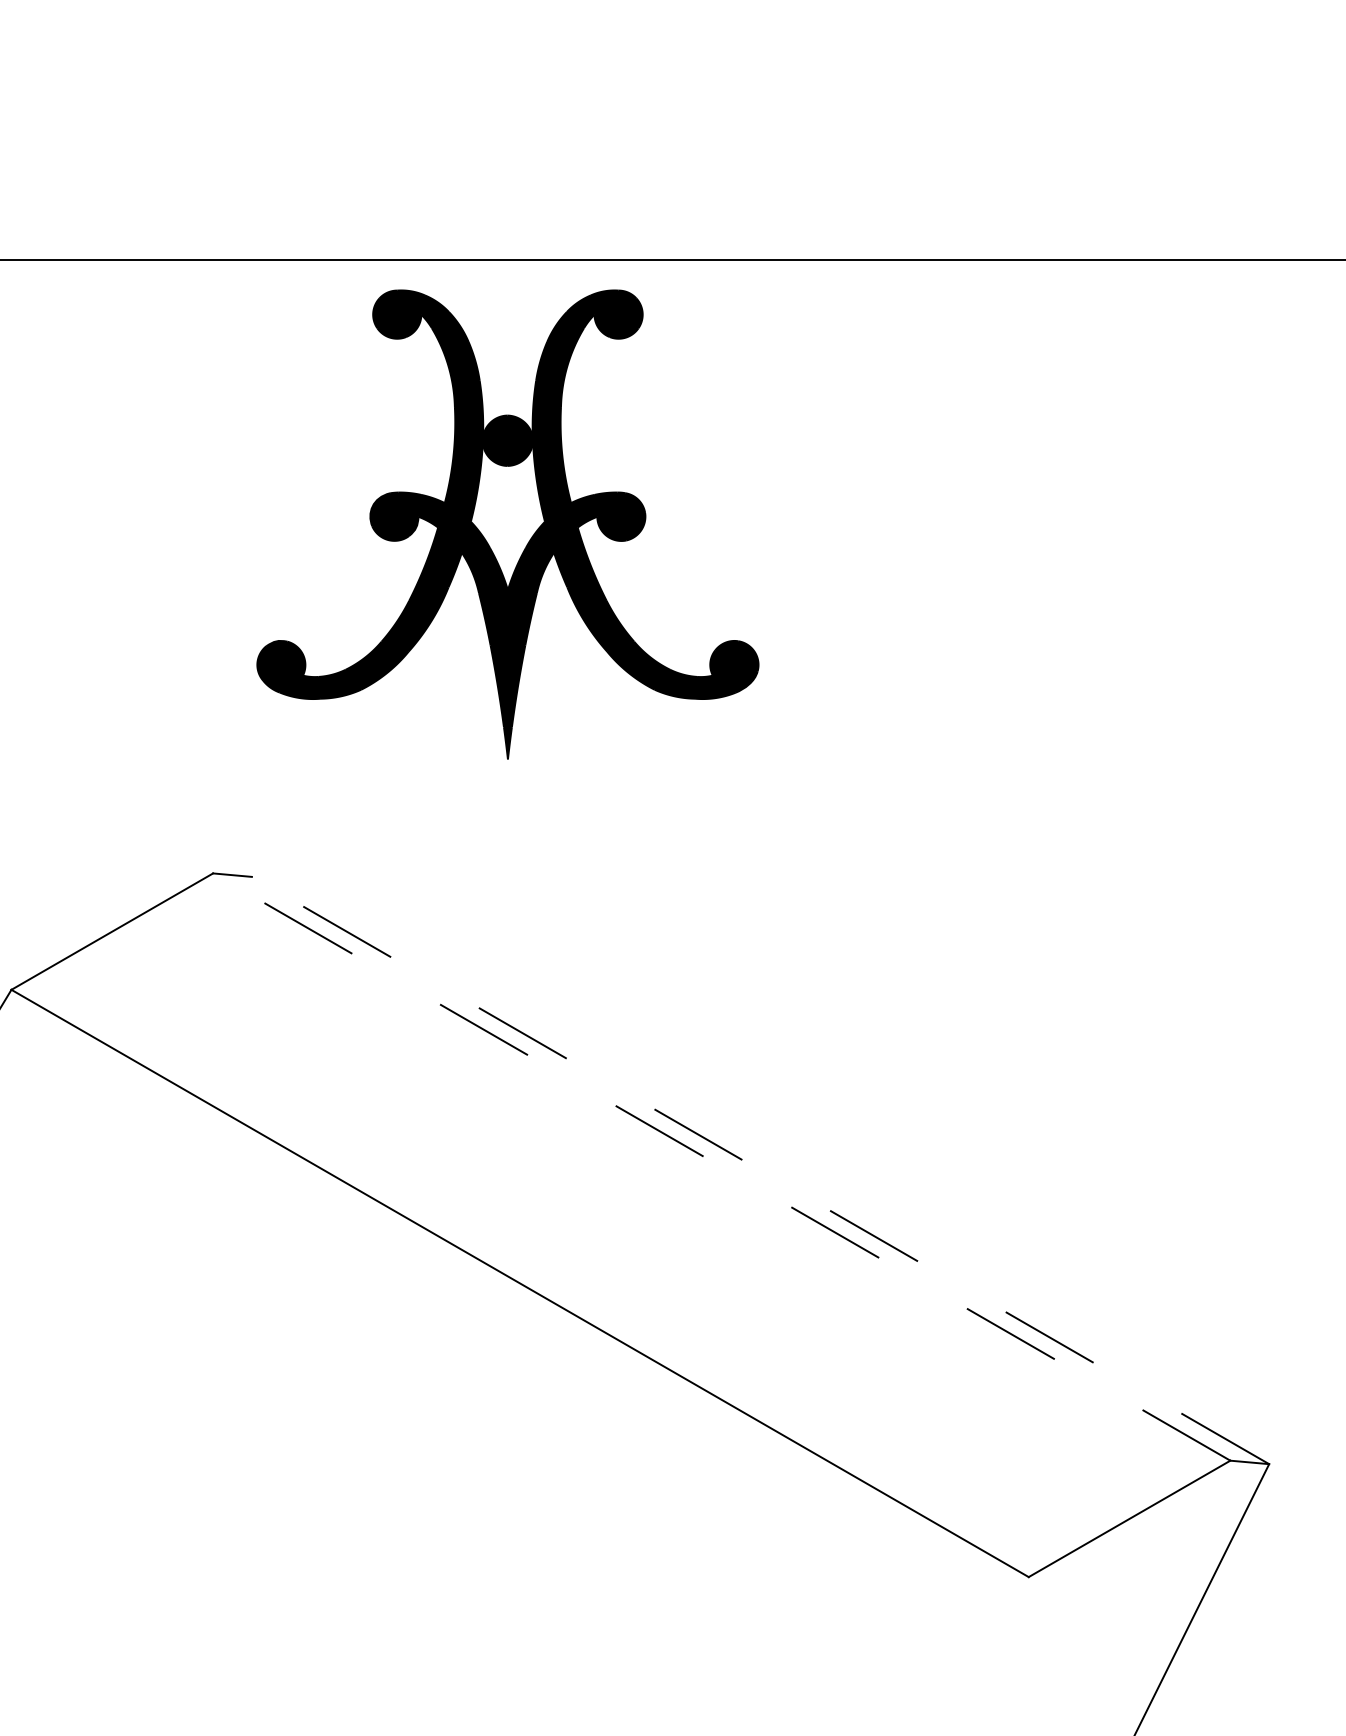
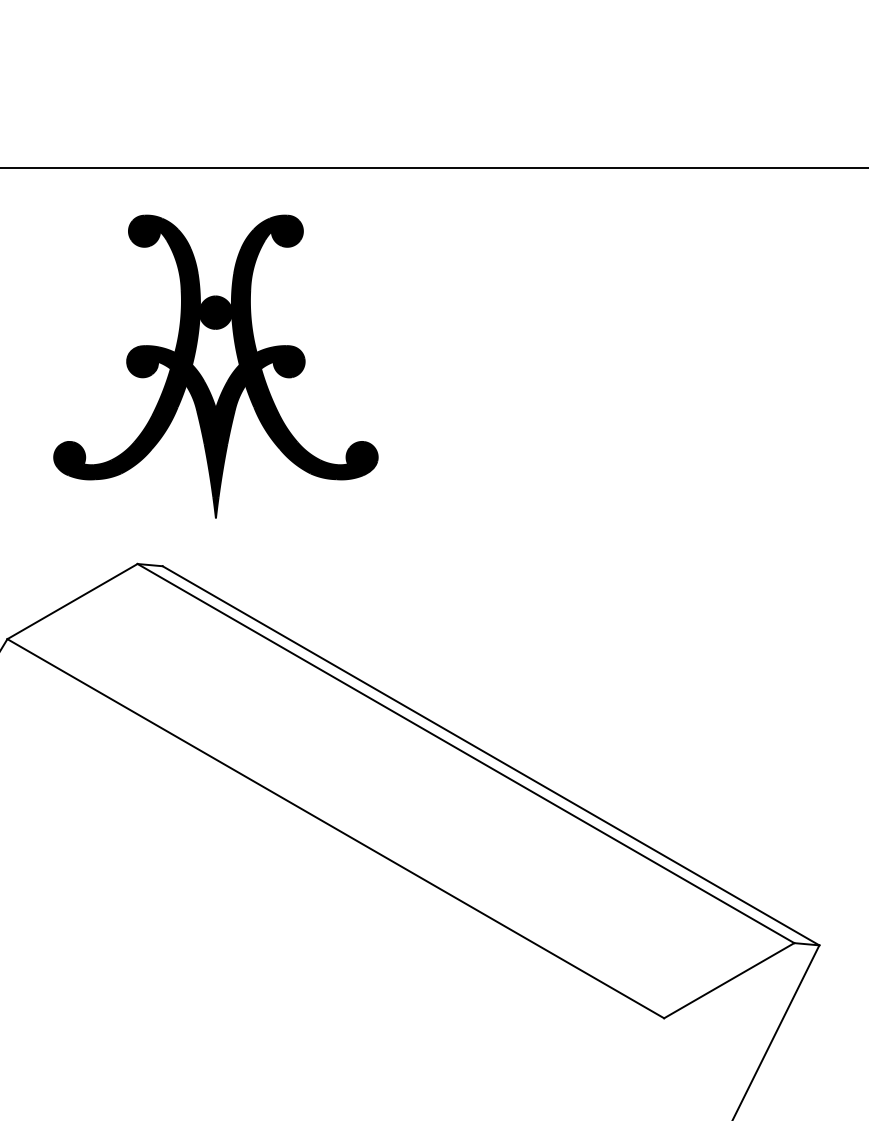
part: (507, 524) -> (215, 366), moved
line: (721, 1166) -> (465, 753), dashed -> solid
line: (759, 1170) -> (490, 755), dashed -> solid

